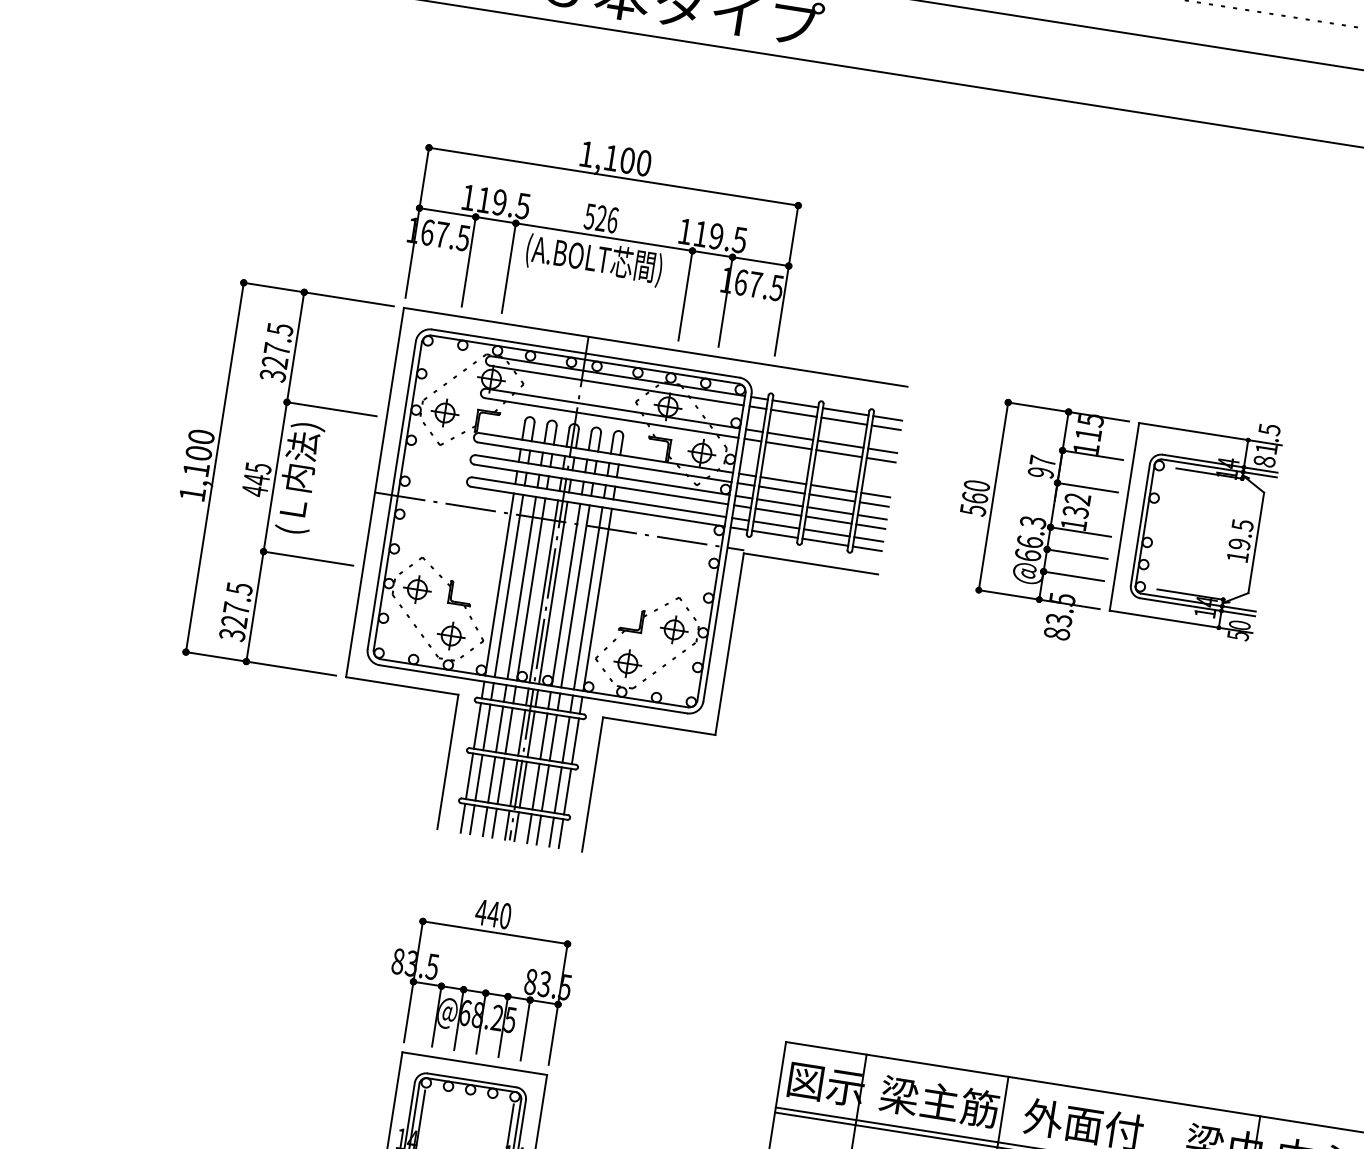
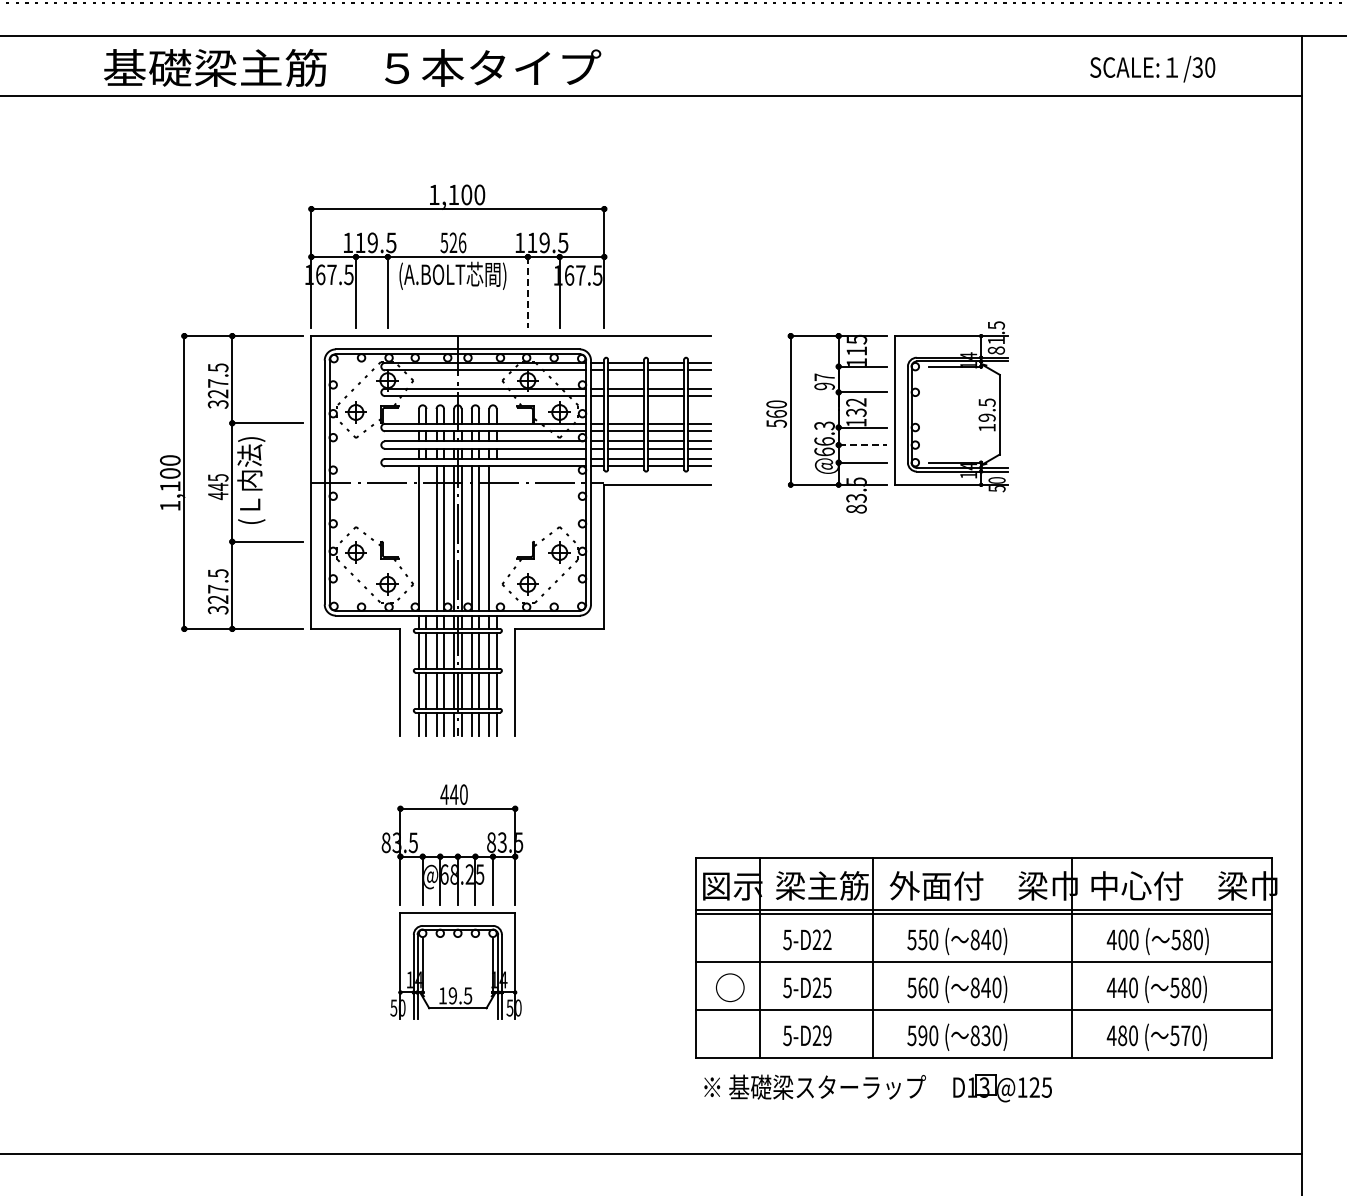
line: (684, 295) -> (527, 292), solid -> dashed
line: (1077, 554) -> (862, 445), solid -> dashed
line: (509, 585) -> (426, 538), removed
line: (597, 599) -> (496, 538), removed

